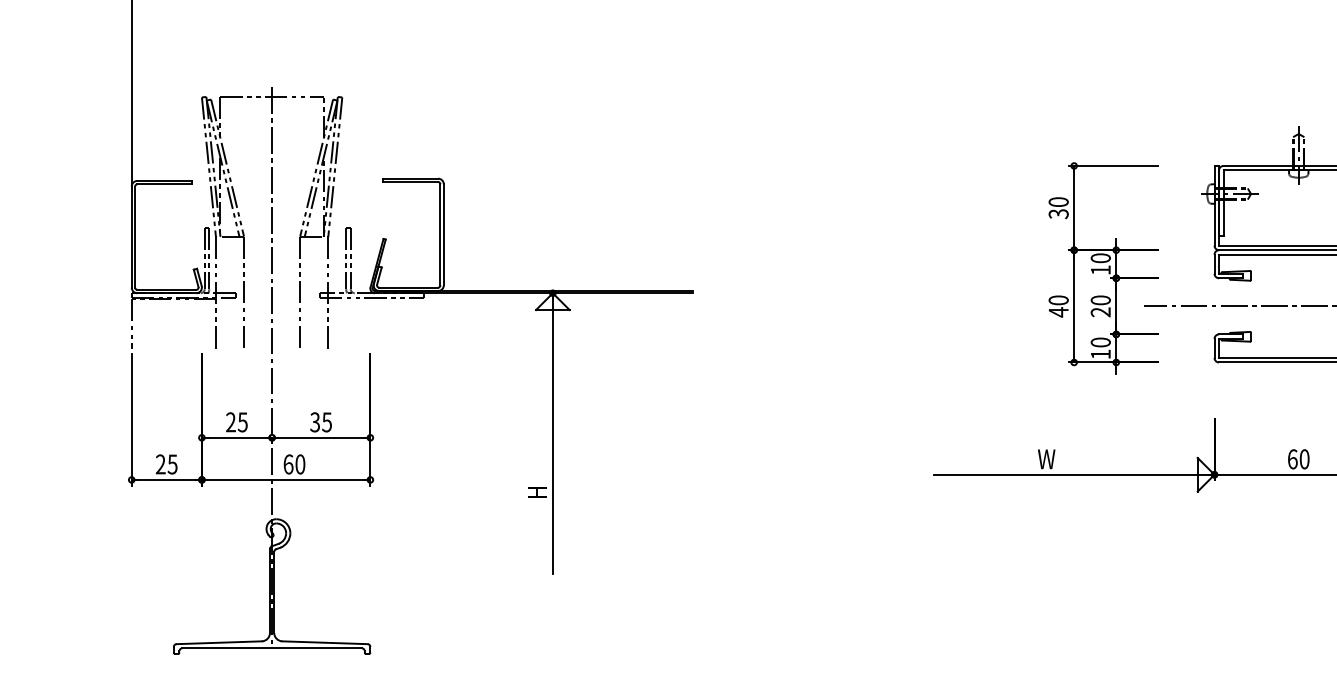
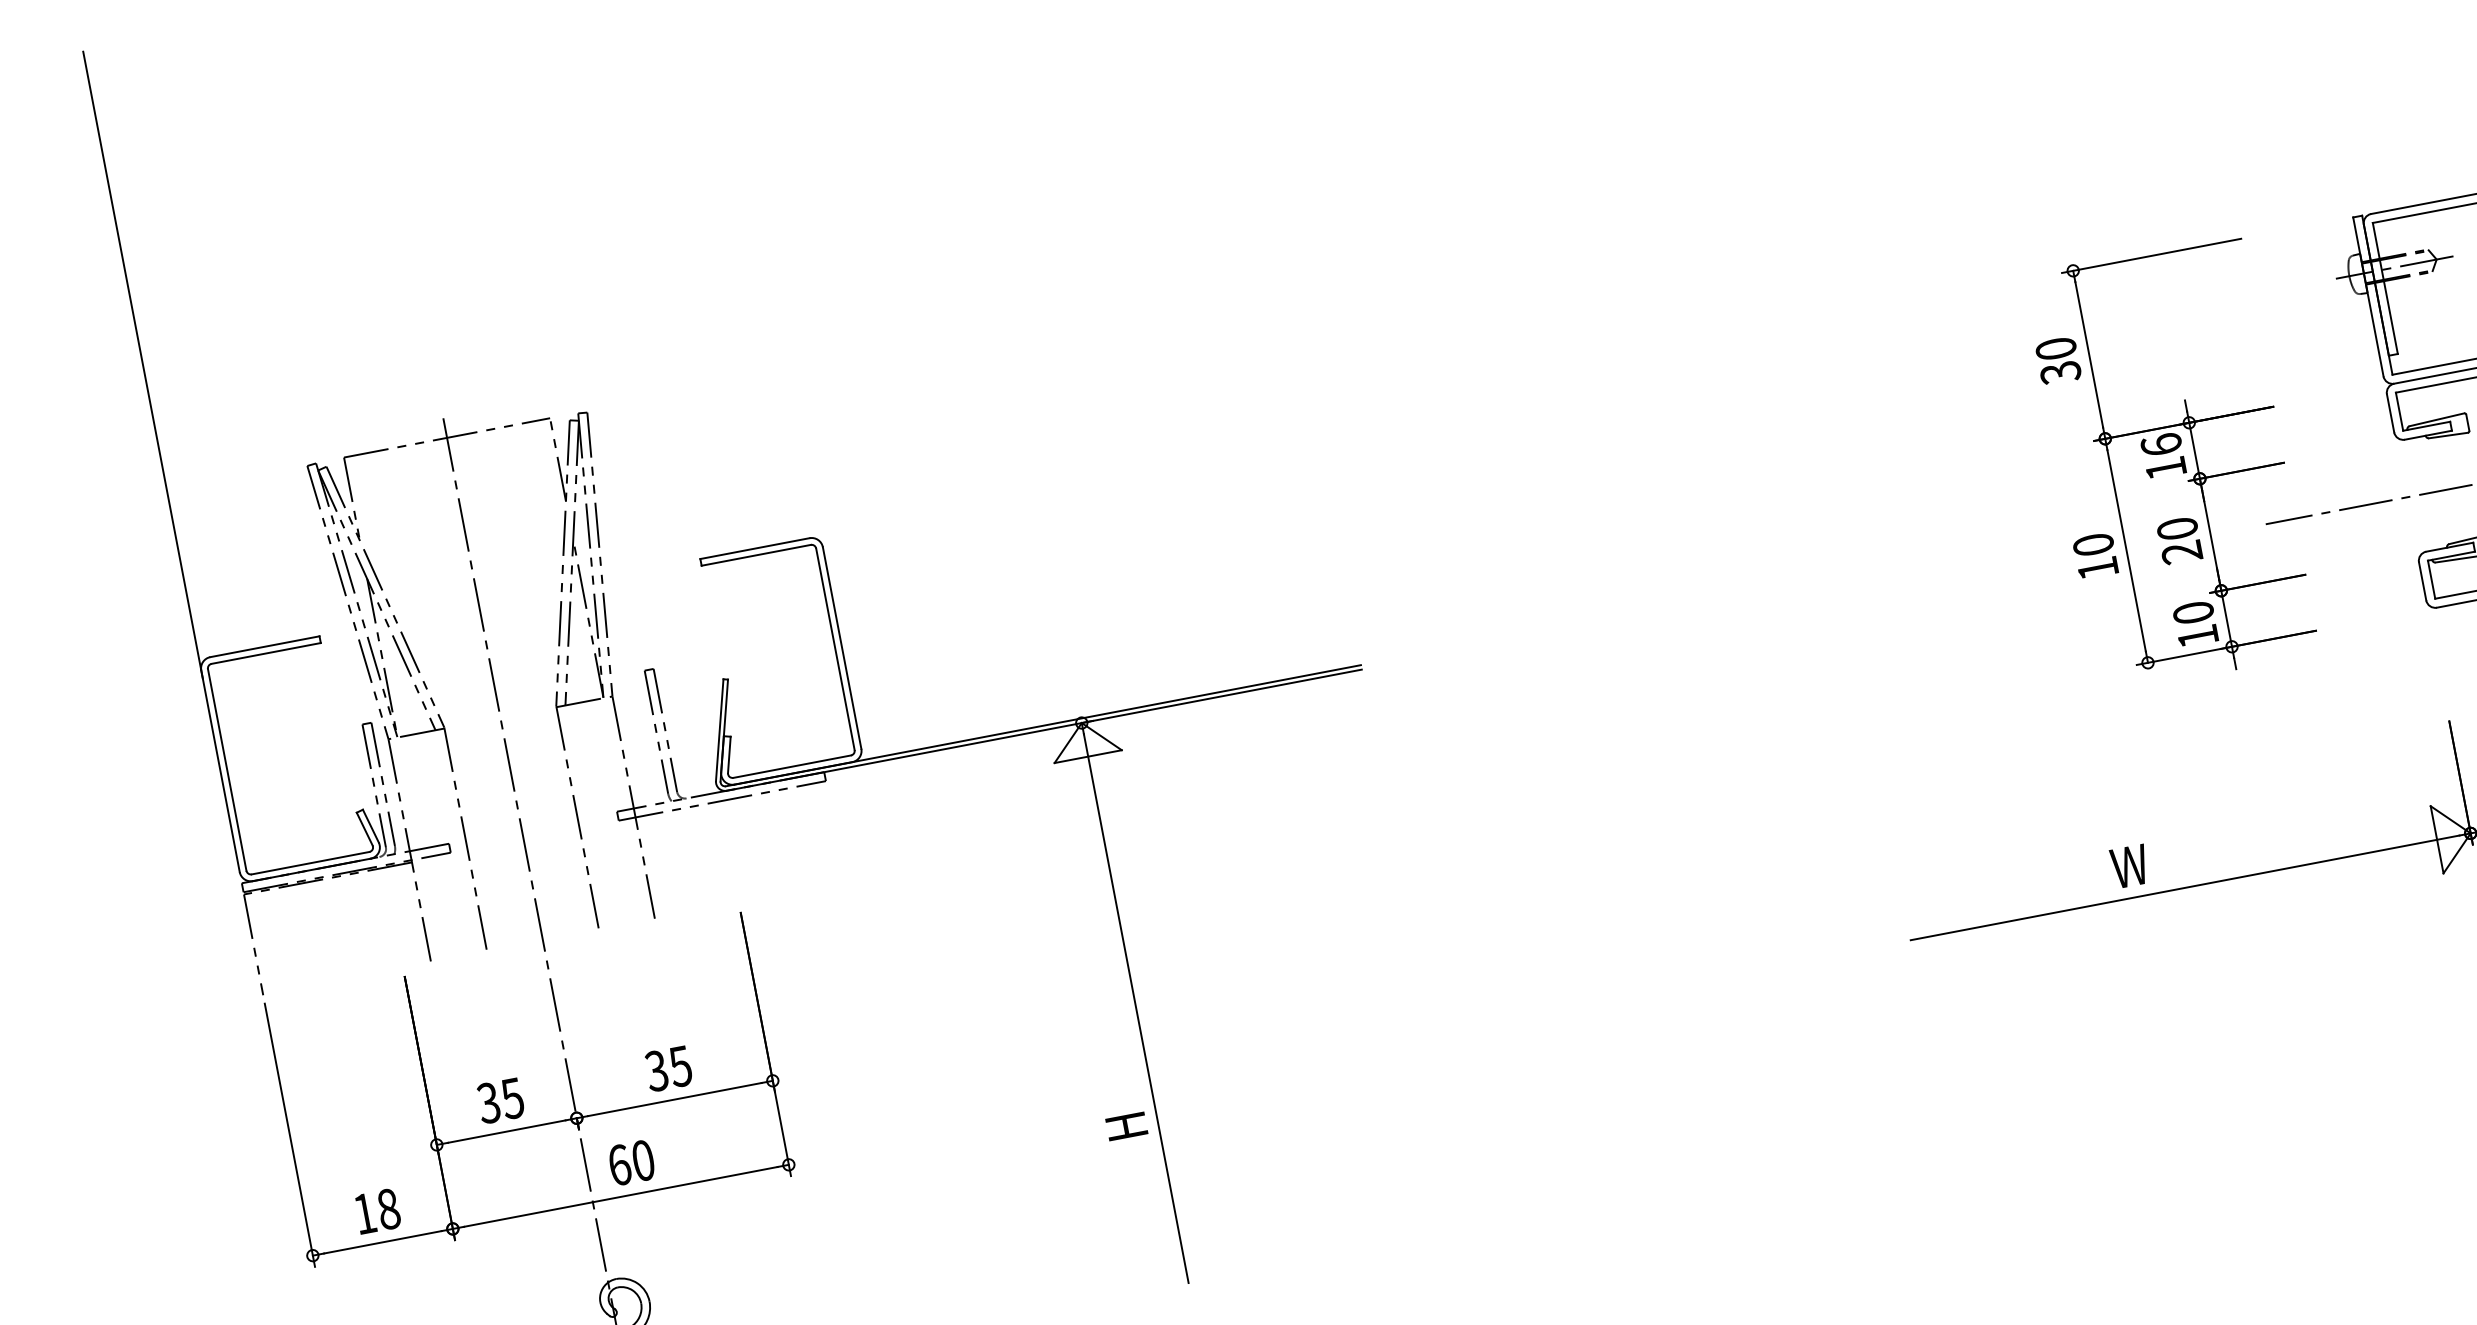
text: (1100, 258) -> (2160, 445), 10 -> 16
text: (1058, 312) -> (2097, 569), 40 -> 10
text: (230, 422) -> (488, 1103), 25 -> 35
text: (166, 464) -> (376, 1211), 25 -> 18

